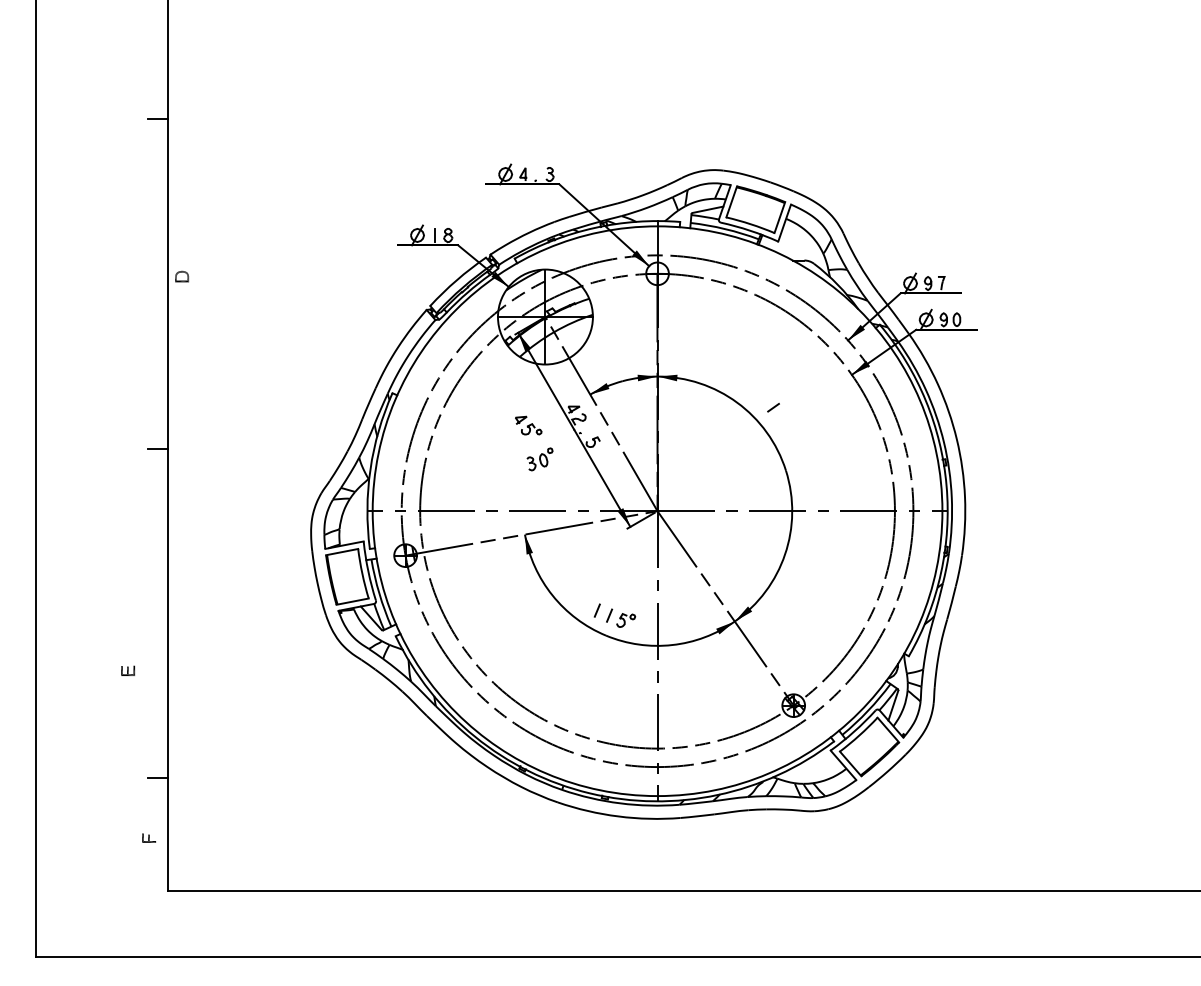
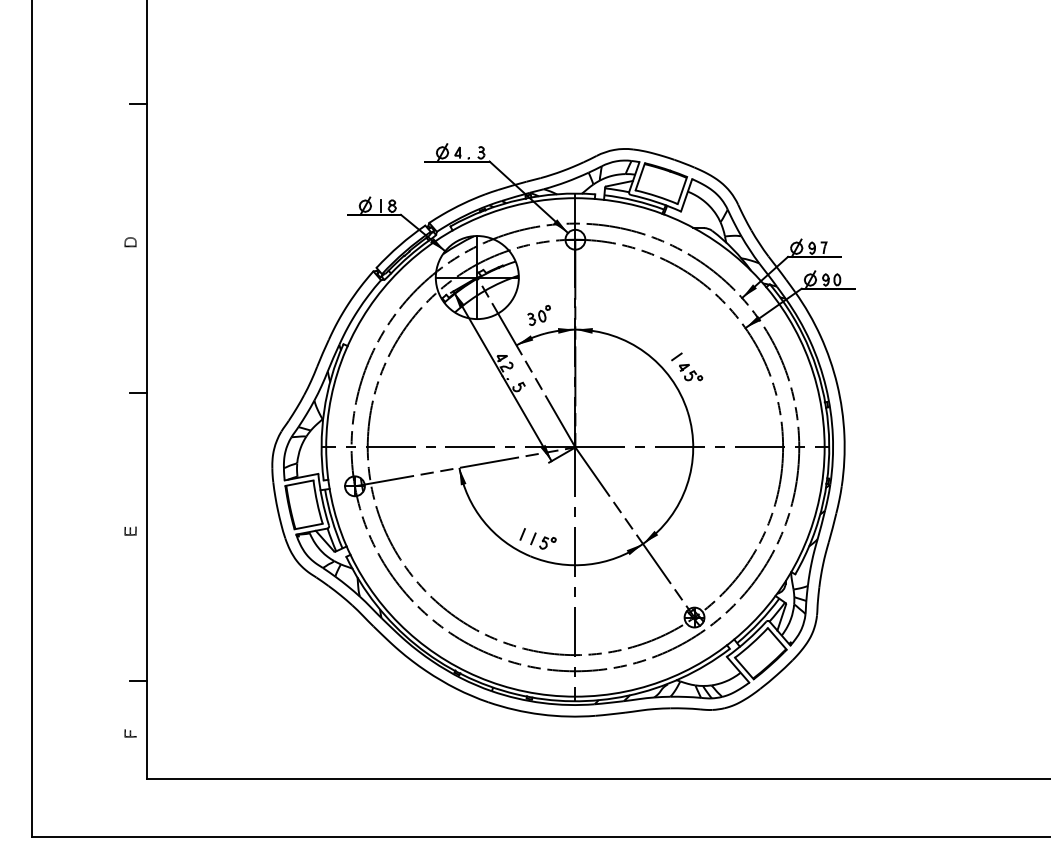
part: (182, 276) -> (130, 242), moved
part: (528, 425) -> (690, 372), moved
part: (539, 459) -> (538, 315), moved
part: (128, 670) -> (130, 530), moved

